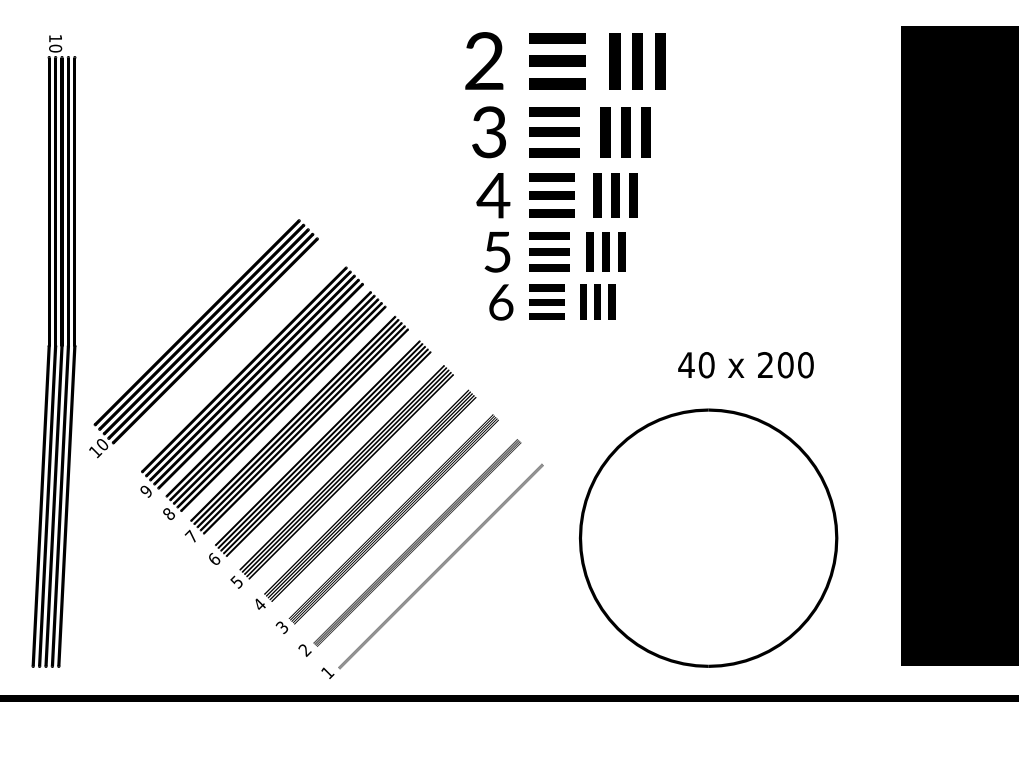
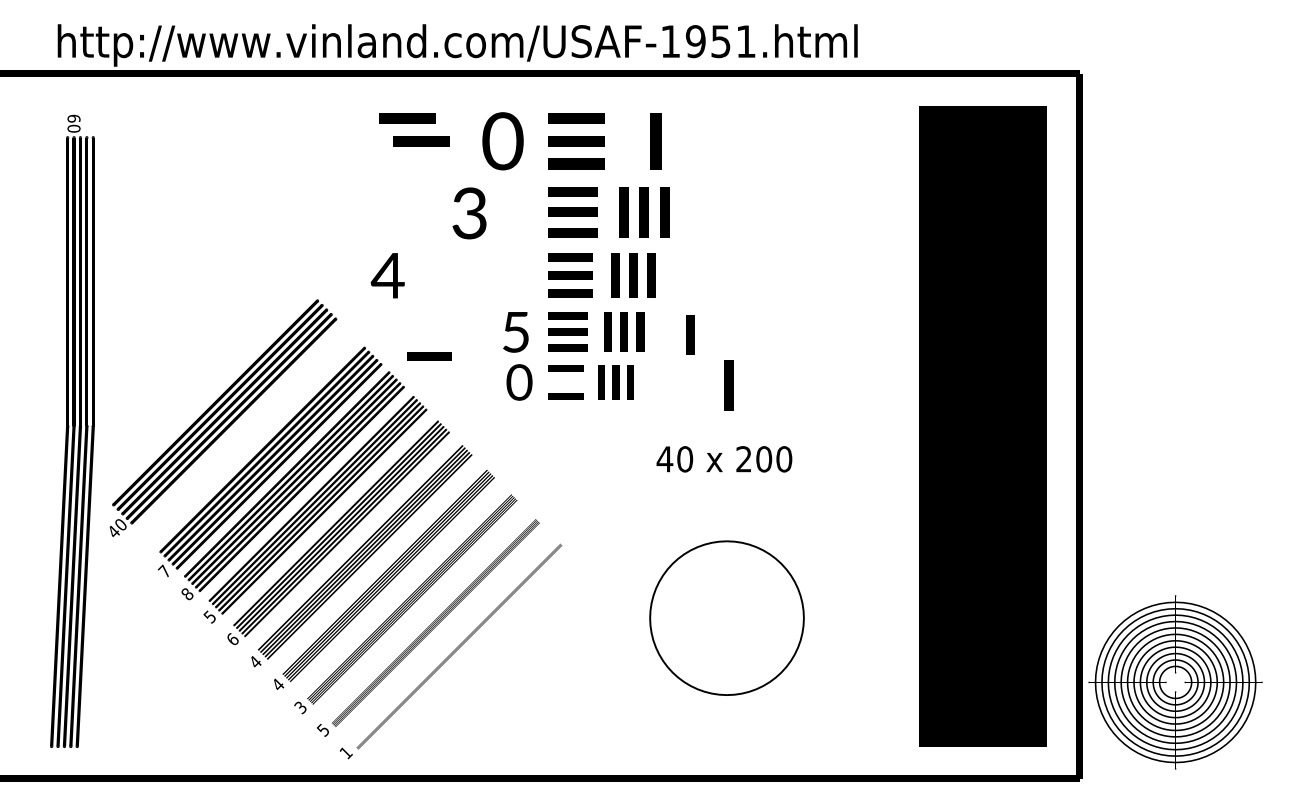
text: (55, 38) -> (73, 118), 10 -> 60
line: (389, 38) -> (407, 118), added
line: (403, 61) -> (421, 141), added
text: (484, 61) -> (502, 141), 2 -> 0
line: (615, 61) -> (633, 141), removed
line: (660, 61) -> (678, 141), removed
text: (489, 132) -> (469, 213), moved
text: (493, 195) -> (387, 275), moved
line: (672, 254) -> (690, 334), added
line: (411, 276) -> (429, 356), added
text: (501, 302) -> (519, 382), 6 -> 0
line: (547, 302) -> (565, 382), removed
line: (710, 305) -> (728, 385), added
text: (746, 365) -> (724, 459), moved
text: (95, 451) -> (113, 531), 10 -> 40
text: (145, 490) -> (163, 570), 9 -> 7
text: (191, 536) -> (209, 616), 7 -> 5
part: (708, 537) -> (726, 617), size x0.6
text: (236, 582) -> (254, 662), 5 -> 4
text: (305, 650) -> (323, 730), 2 -> 5

